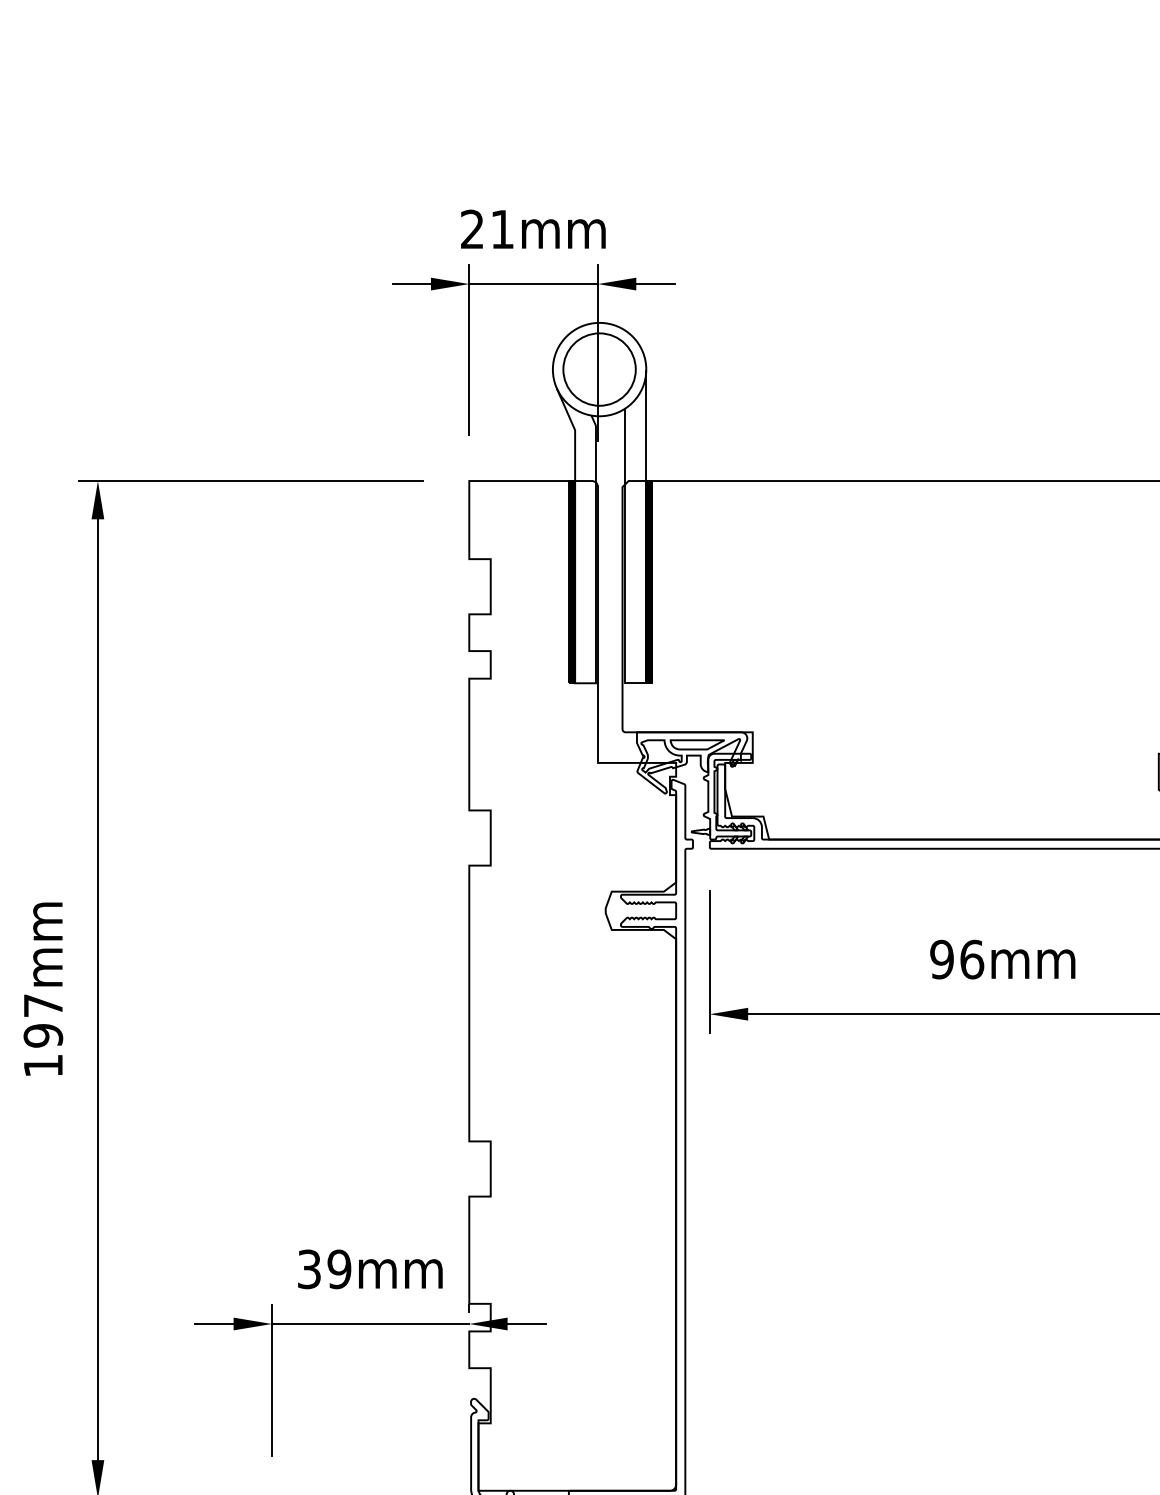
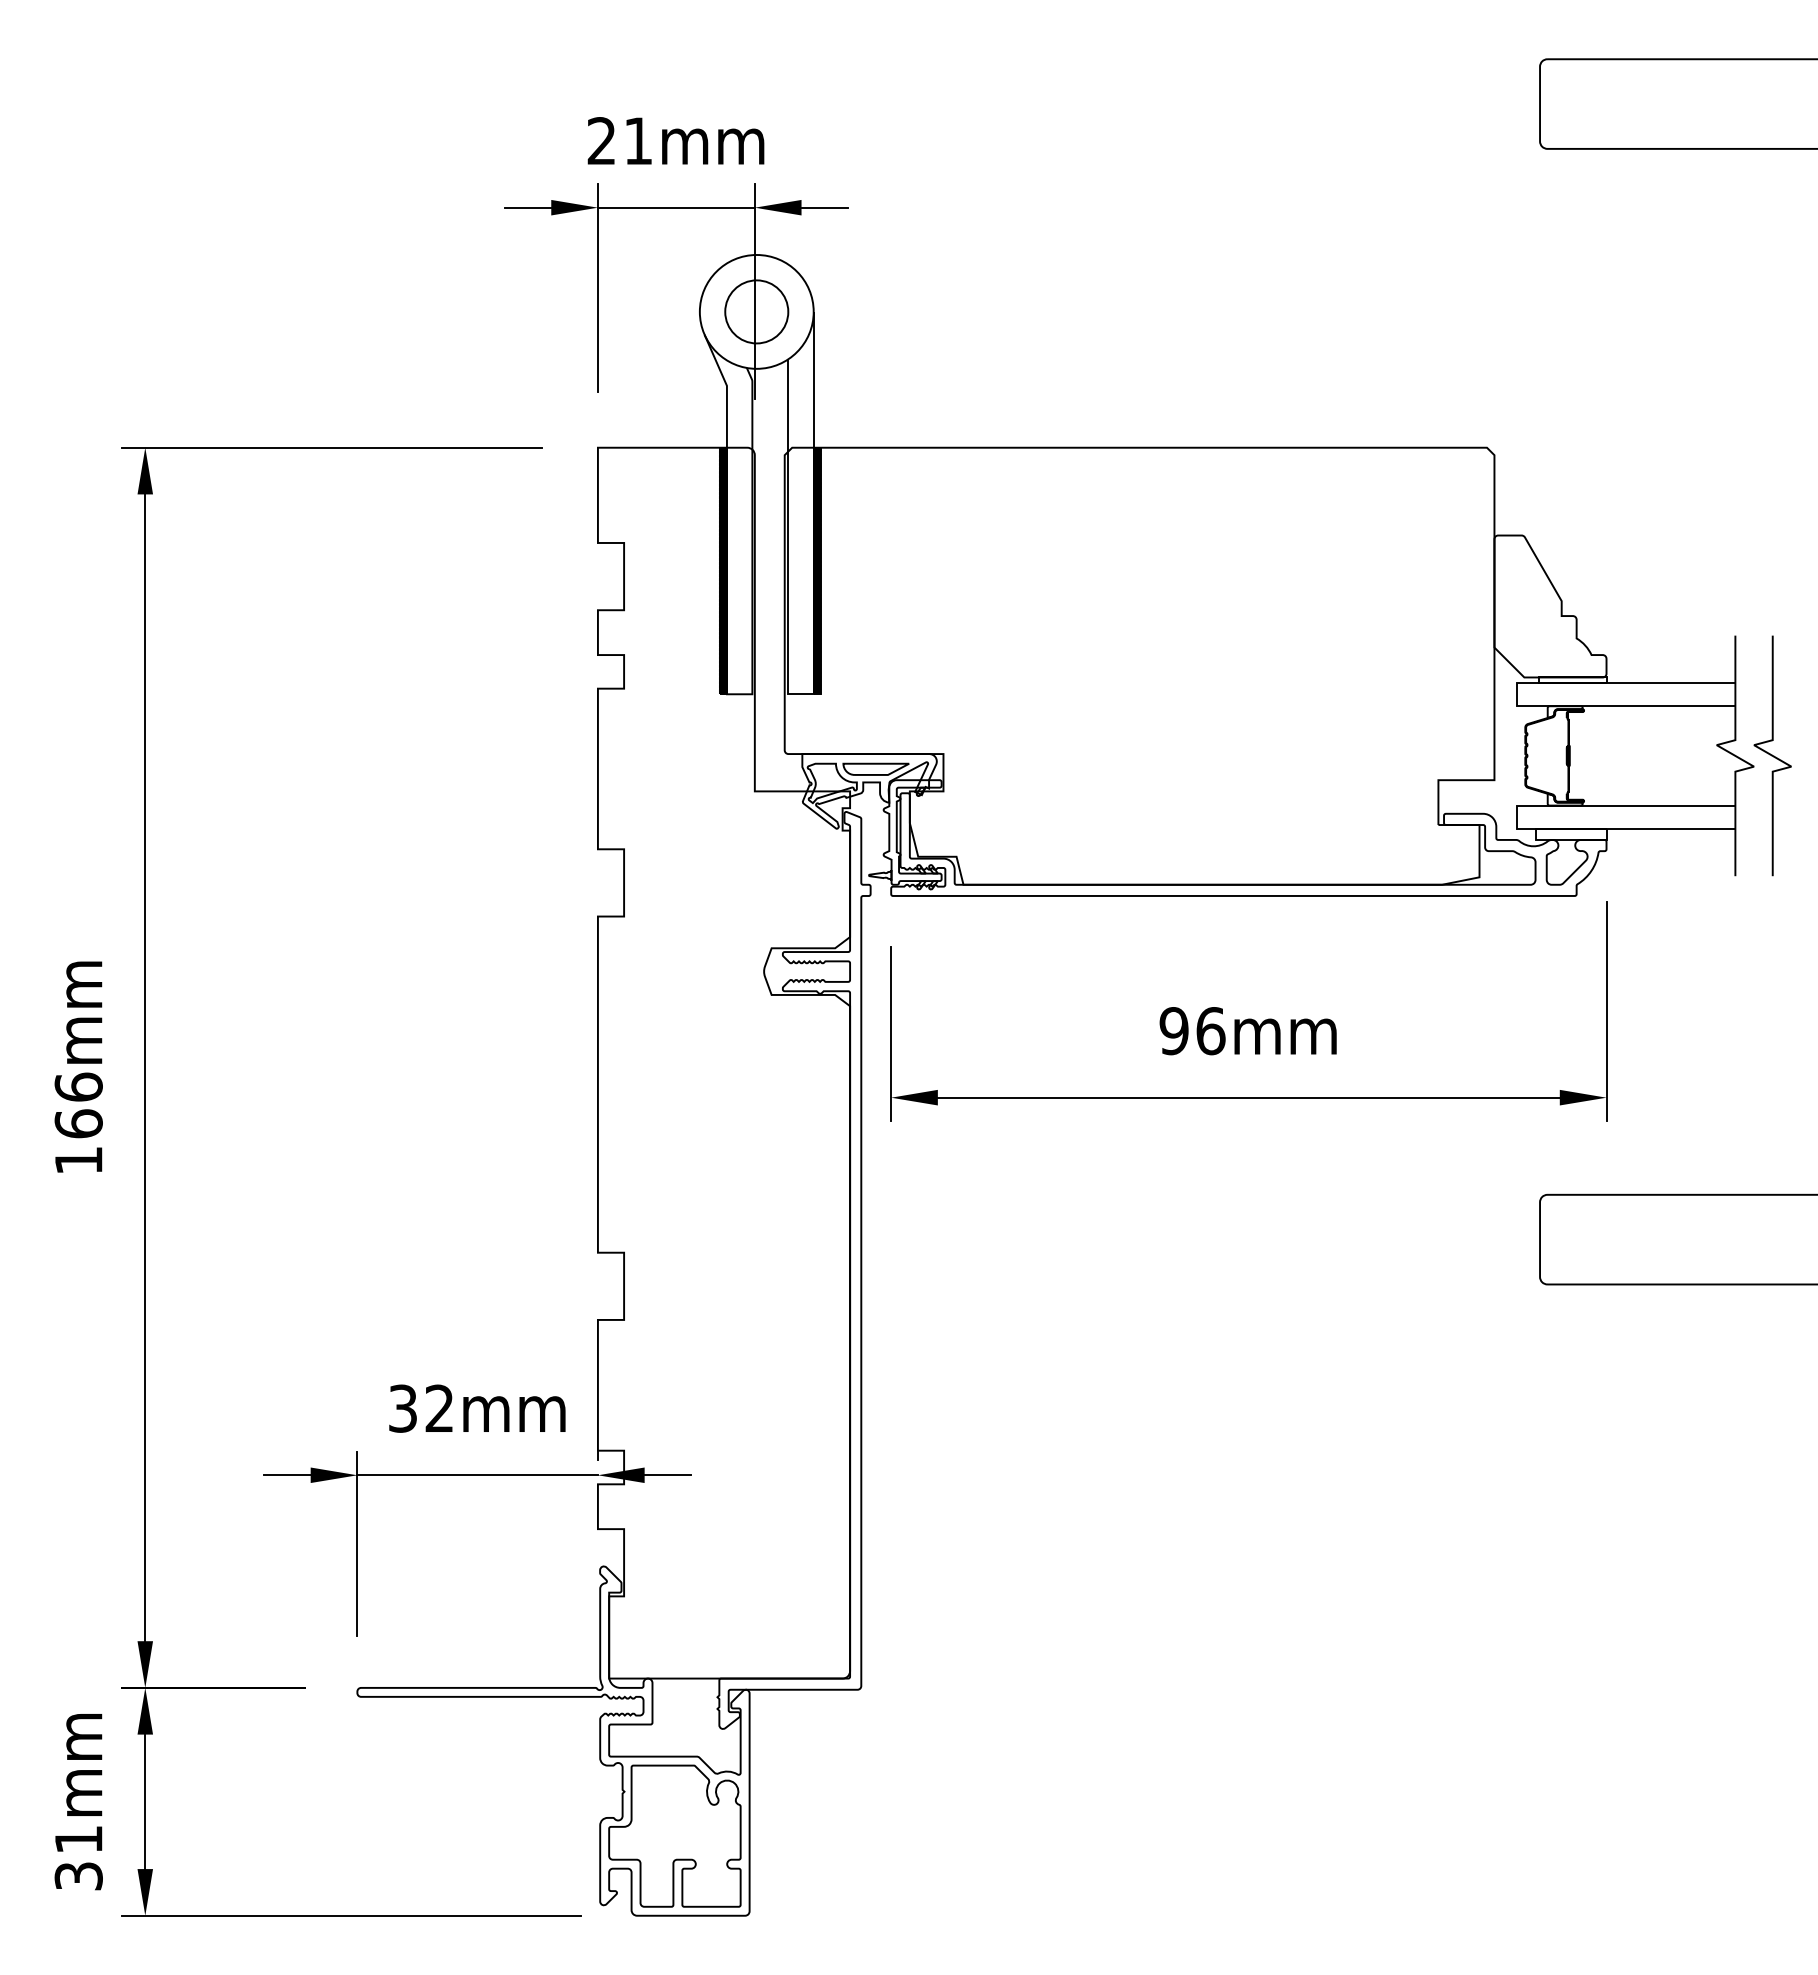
circle: (599, 369) -> (756, 311), size x0.71
text: (43, 1020) -> (78, 1105), 197mm -> 166mm
text: (339, 1269) -> (439, 1408), 39mm -> 32mm

